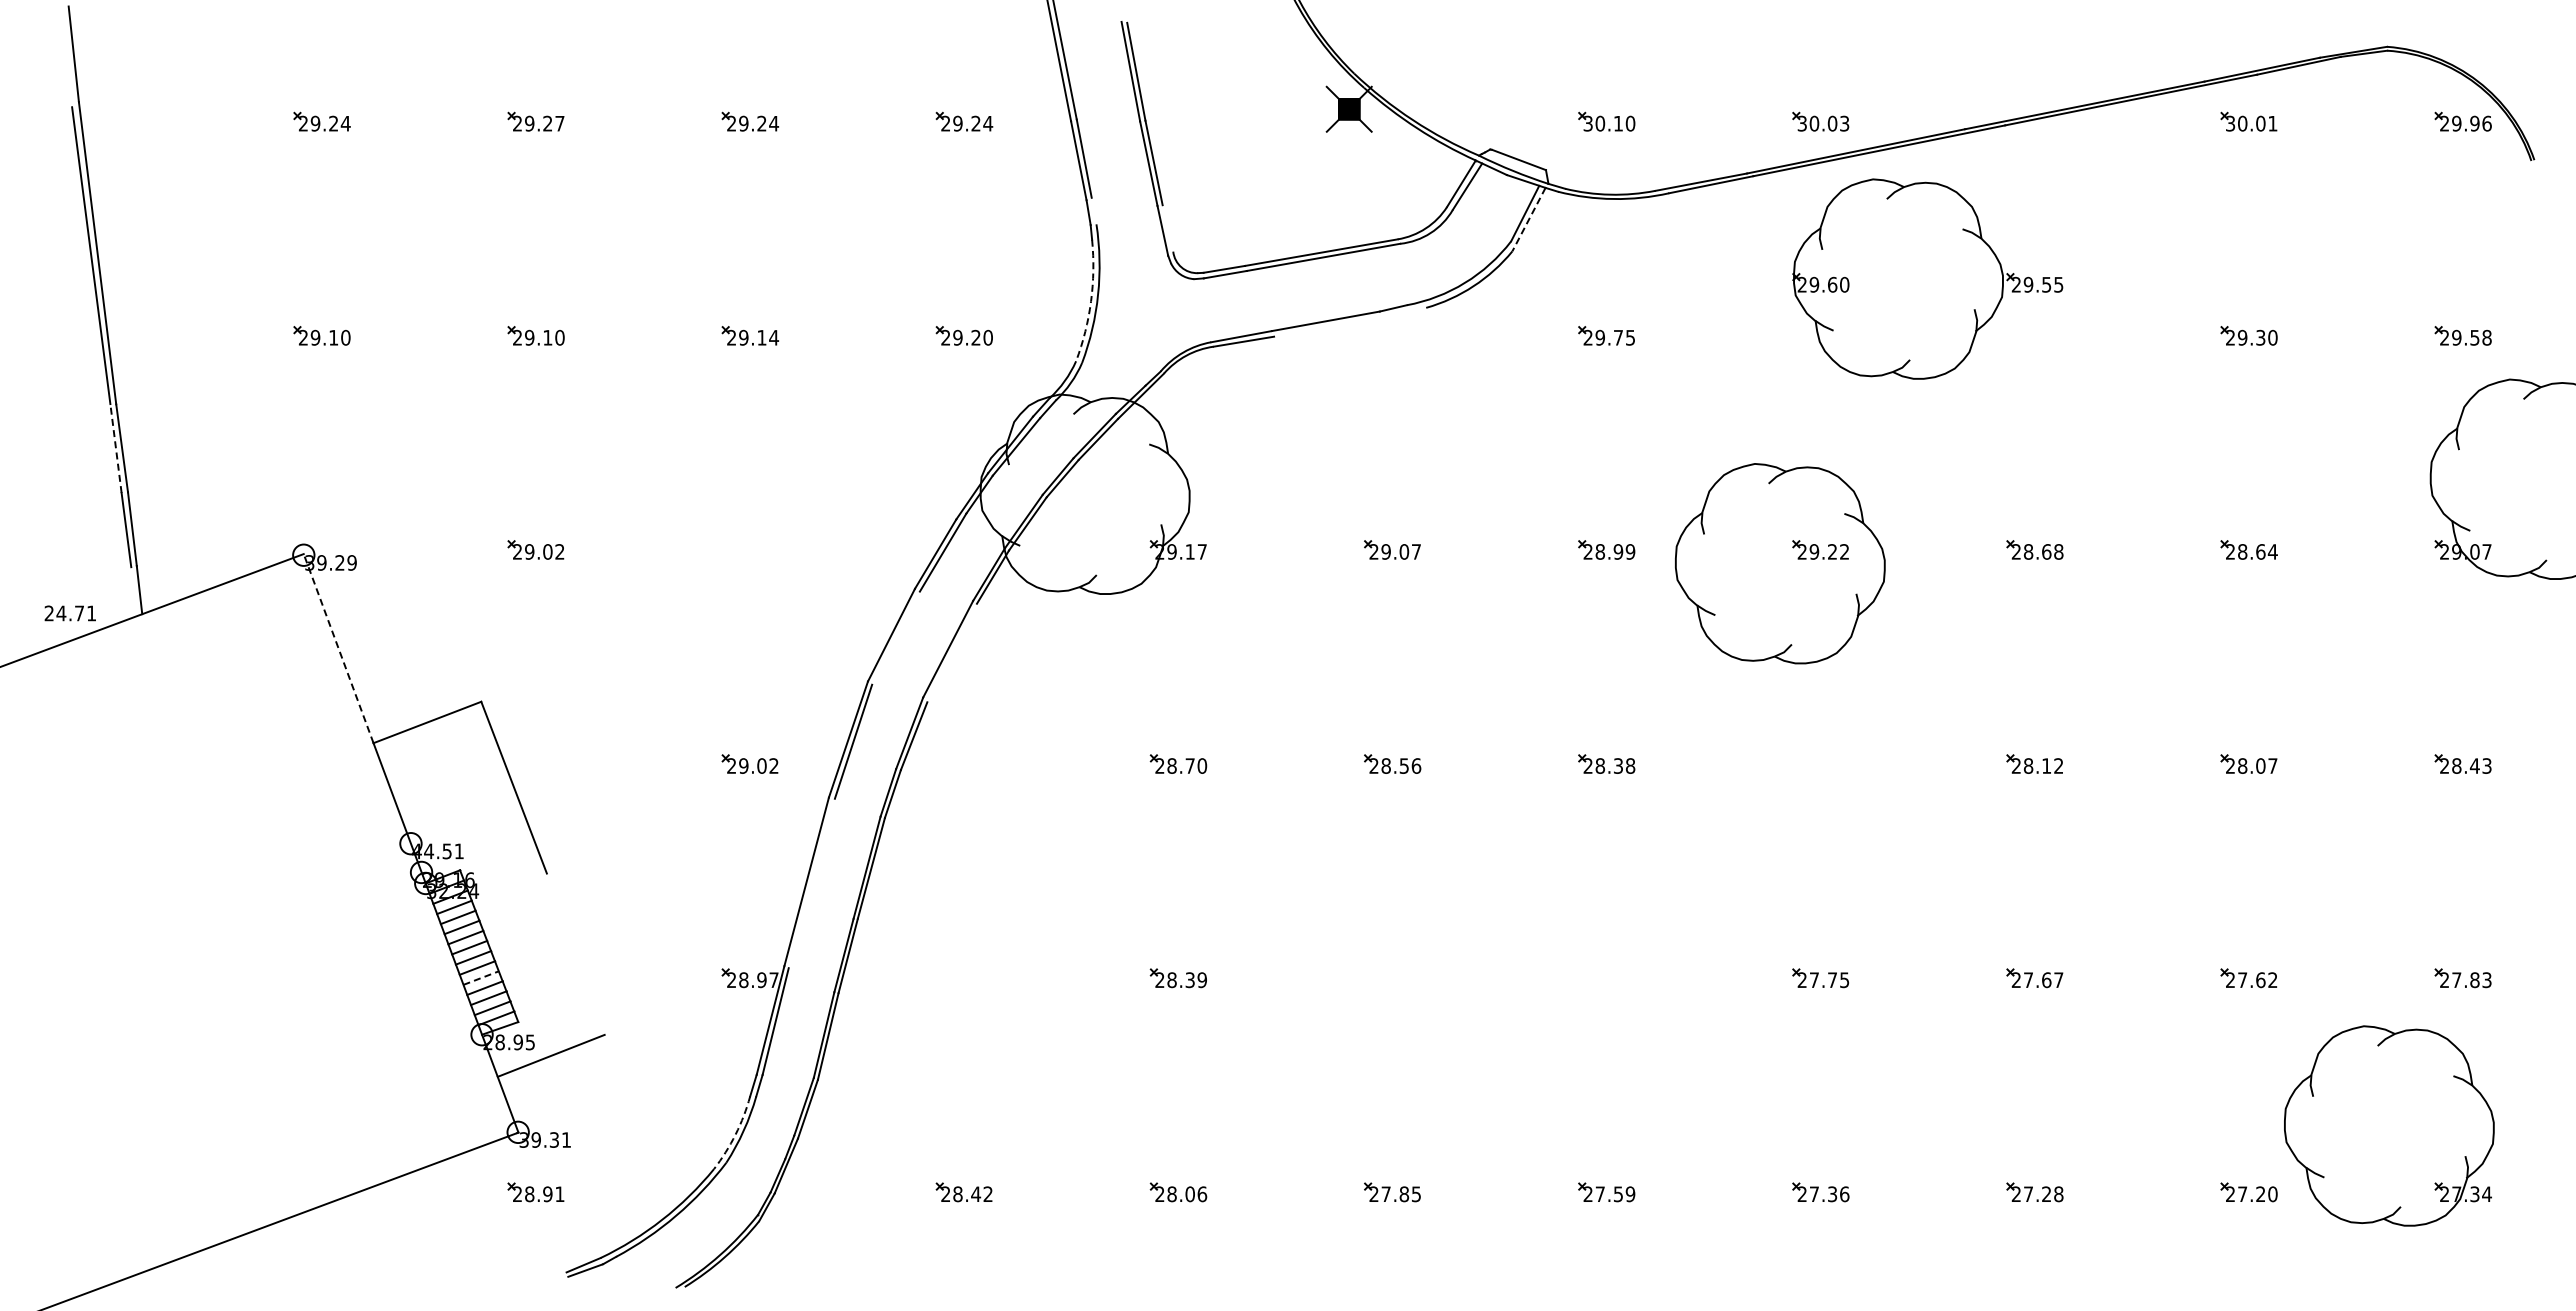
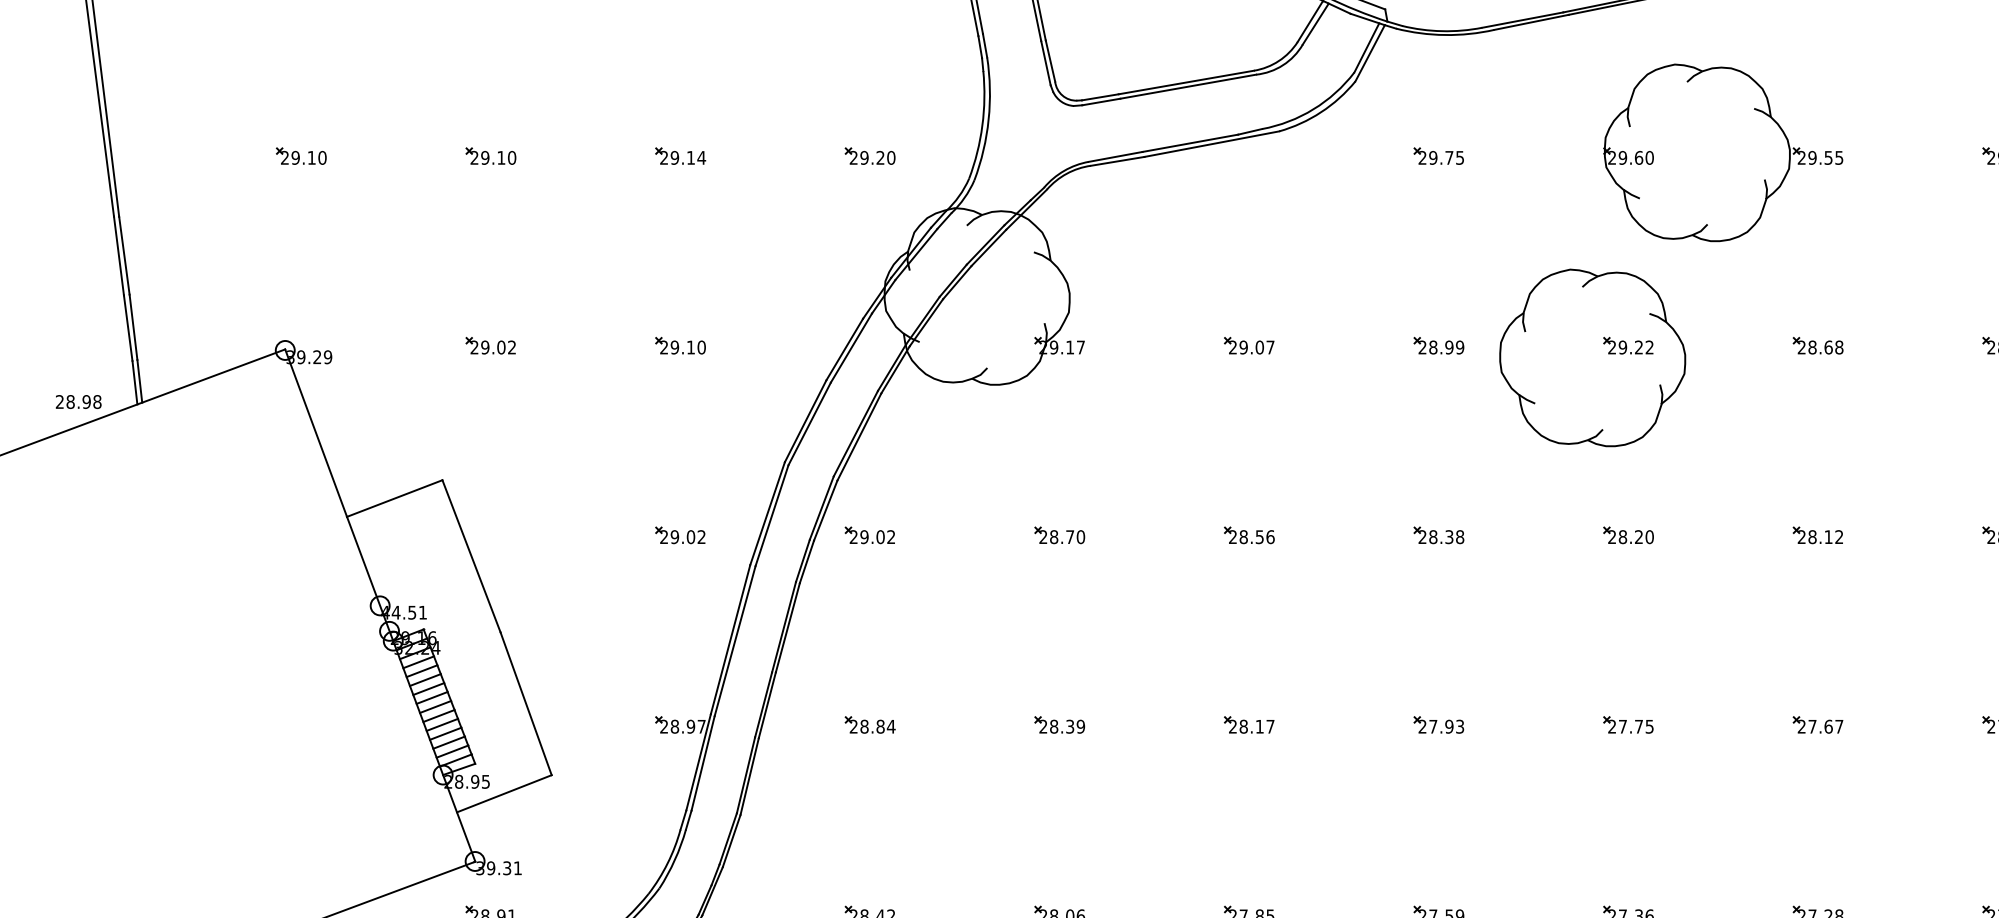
line: (1093, 210) -> (984, 45), added
line: (1528, 219) -> (1369, 53), dashed -> solid
line: (1167, 228) -> (1050, 61), added
part: (1927, 278) -> (1723, 152), moved
arc: (1091, 301) -> (982, 125), dashed -> solid
line: (1350, 321) -> (1212, 143), added
line: (116, 448) -> (119, 255), dashed -> solid
part: (749, 549) -> (679, 345), added
line: (133, 591) -> (134, 382), added
text: (76, 613) -> (83, 402), 24.71 -> 28.98
line: (895, 637) -> (809, 423), added
line: (338, 648) -> (316, 433), dashed -> solid
line: (951, 652) -> (858, 436), added
part: (963, 763) -> (869, 534), added
part: (1820, 763) -> (1628, 534), added
line: (811, 883) -> (734, 641), added
line: (575, 953) -> (525, 703), added
line: (481, 977) -> (442, 724), dashed -> solid
part: (964, 978) -> (870, 725), added
part: (1392, 978) -> (1249, 725), added
part: (1606, 978) -> (1438, 725), added
arc: (735, 1134) -> (667, 863), dashed -> solid

